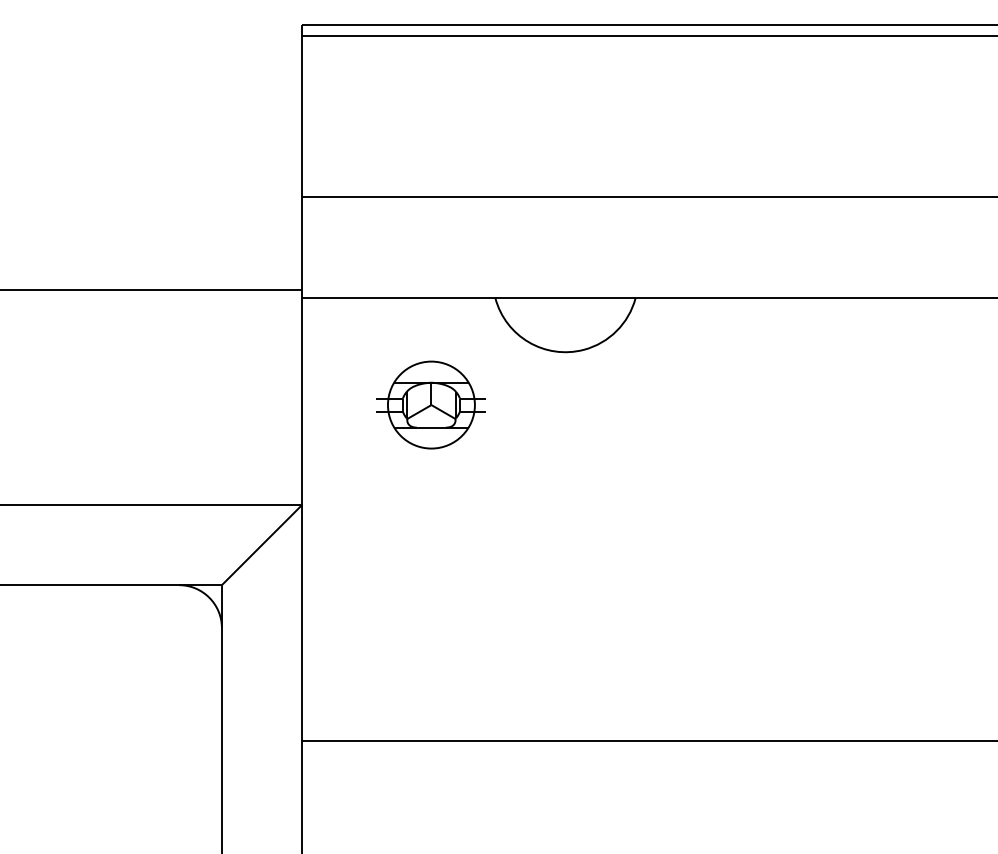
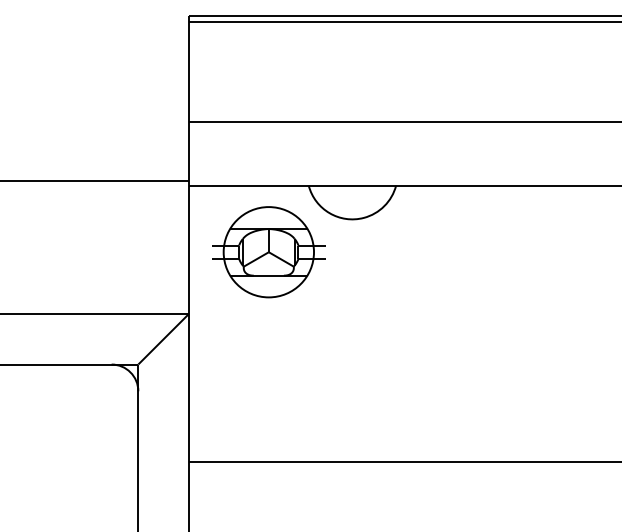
part: (430, 405) -> (268, 252), size x1.67

